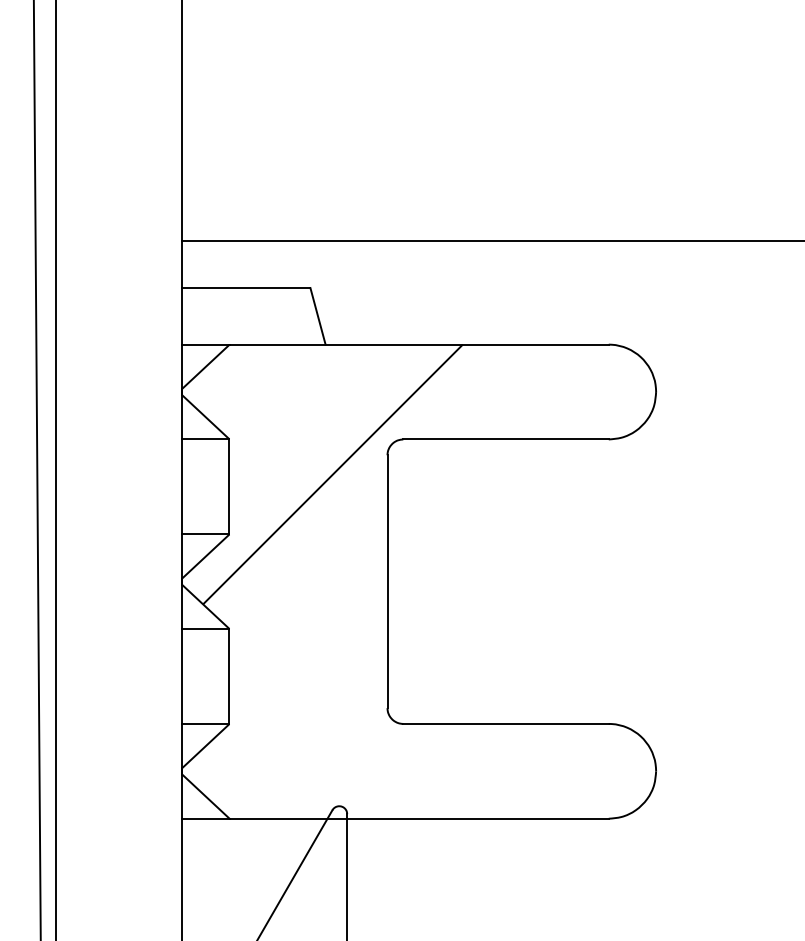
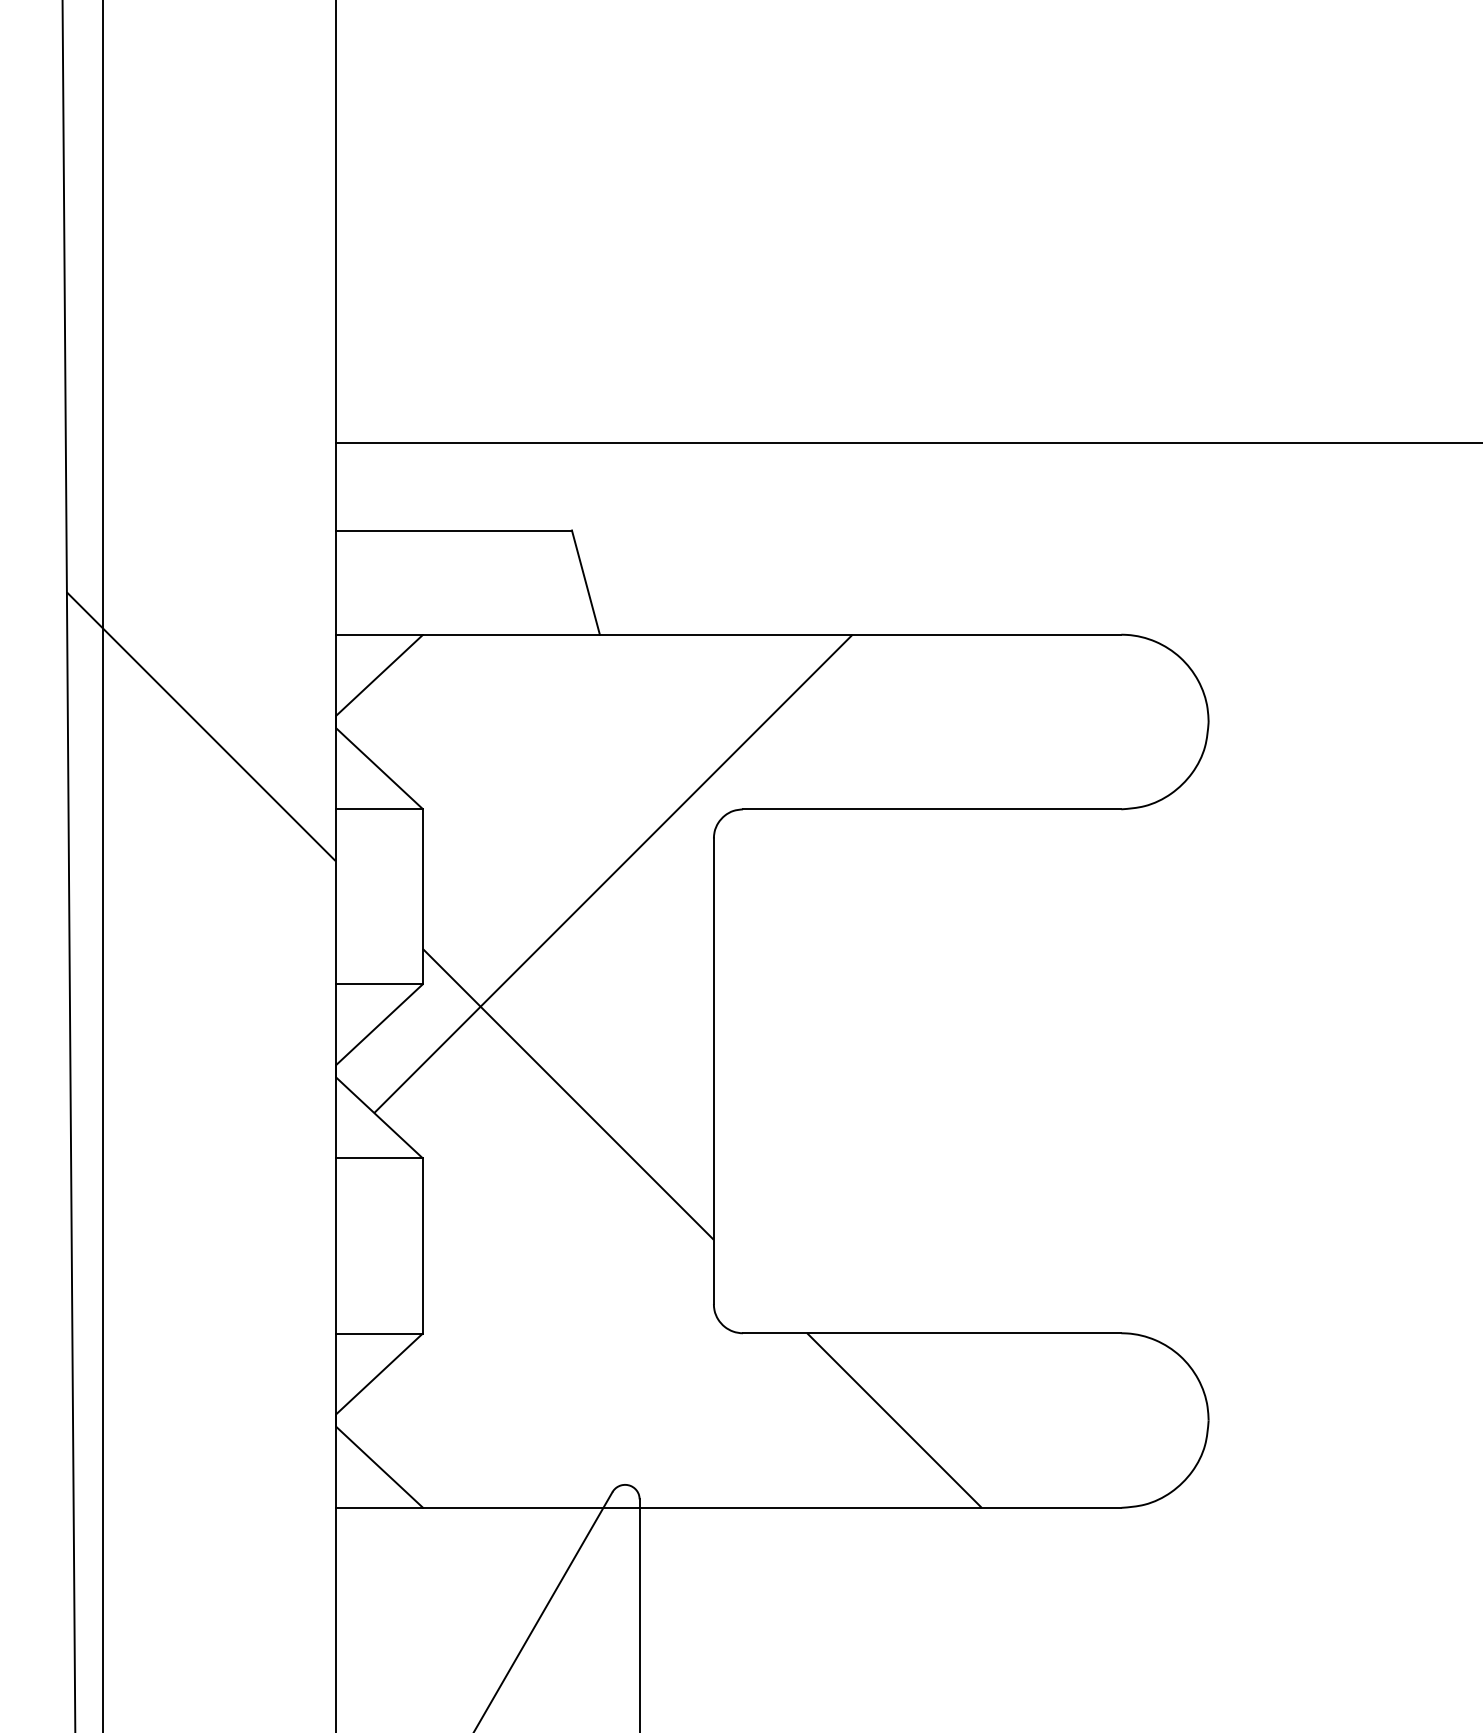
hatch: (109, 394) -> (201, 726), added
hatch: (380, 666) -> (700, 1227), added

